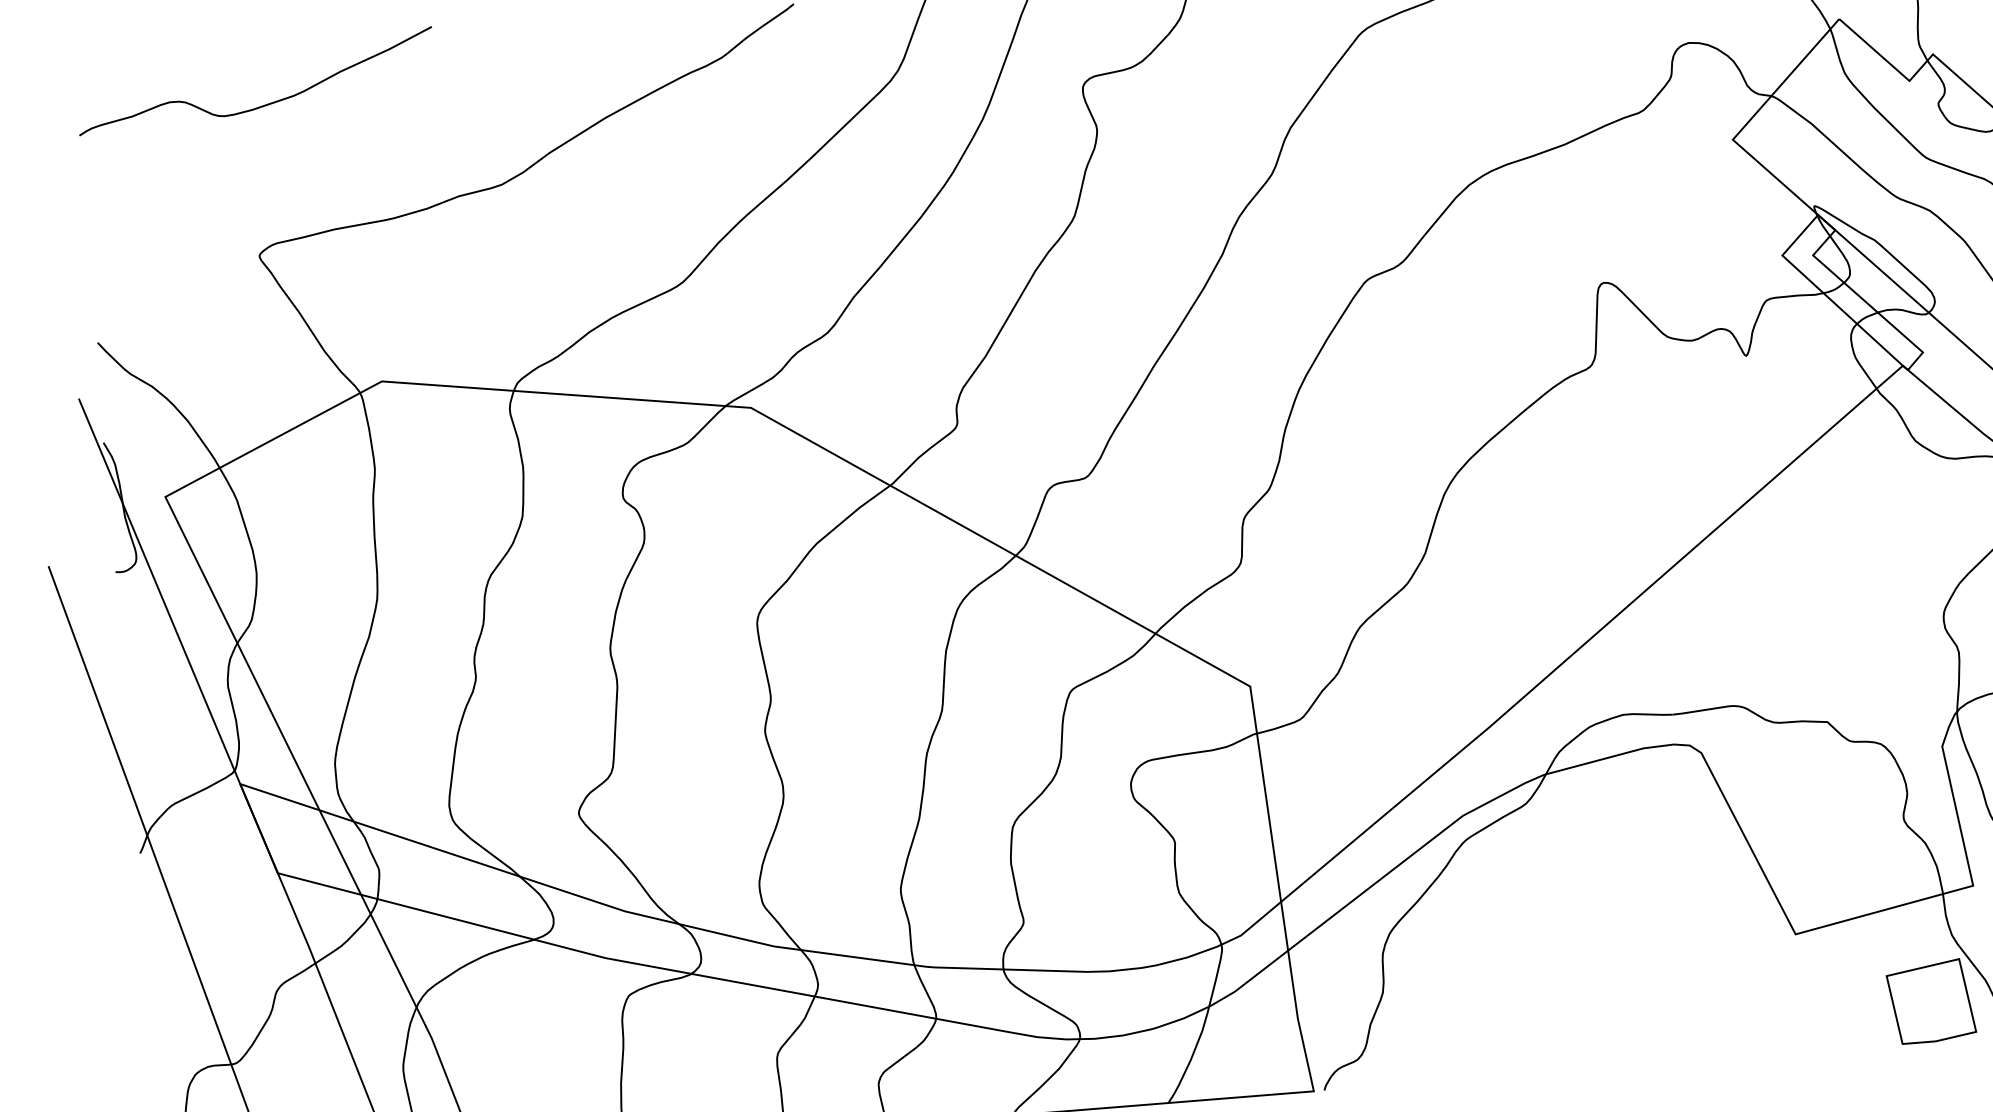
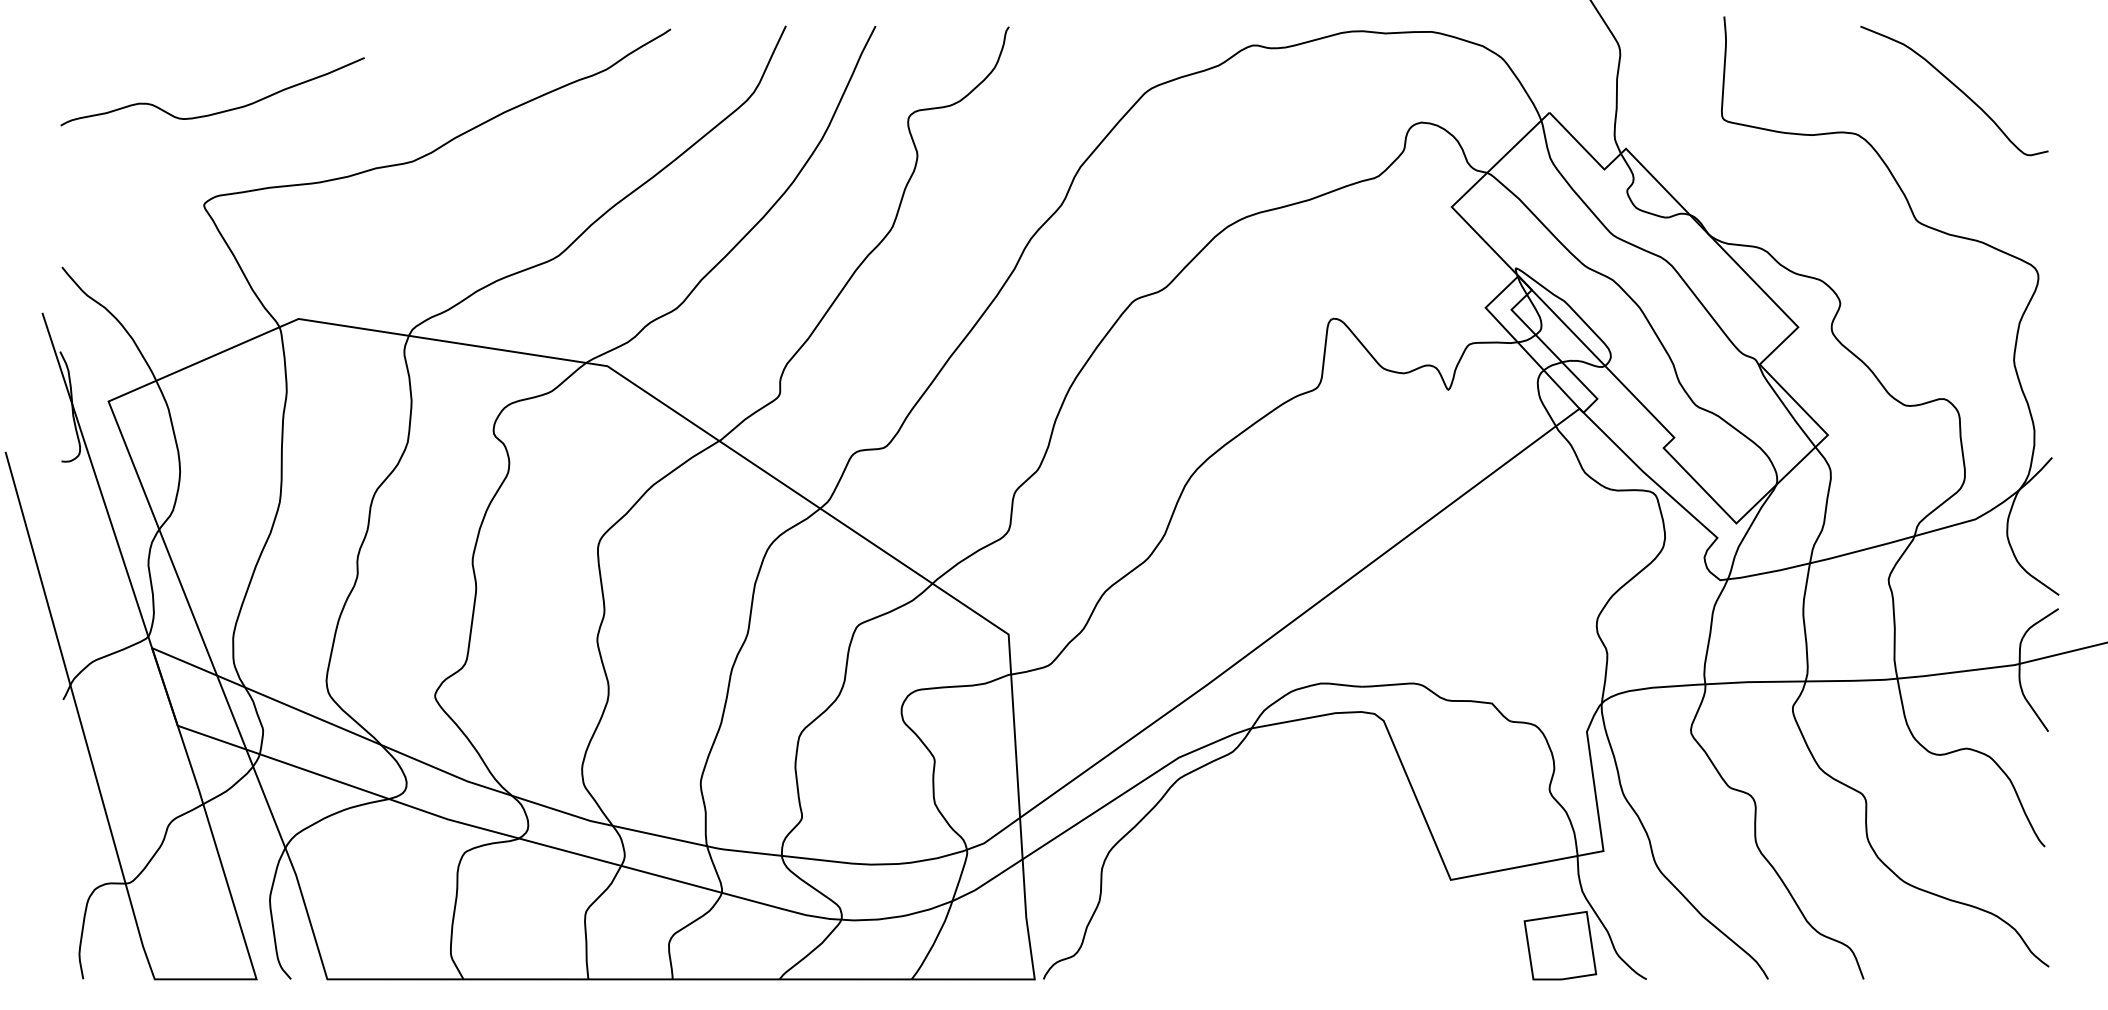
curve: (265, 103) -> (219, 111), moved

